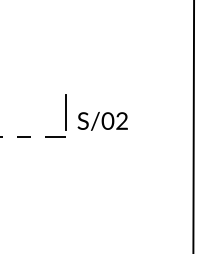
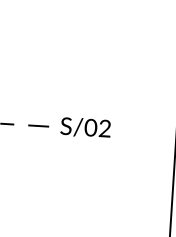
line: (66, 111) -> (50, 101), removed
text: (102, 120) -> (85, 126), moved

